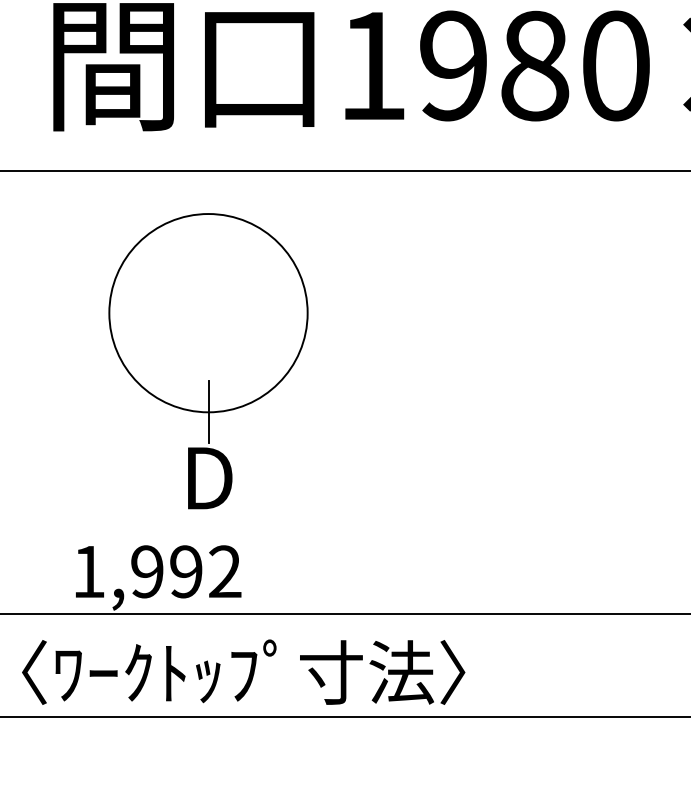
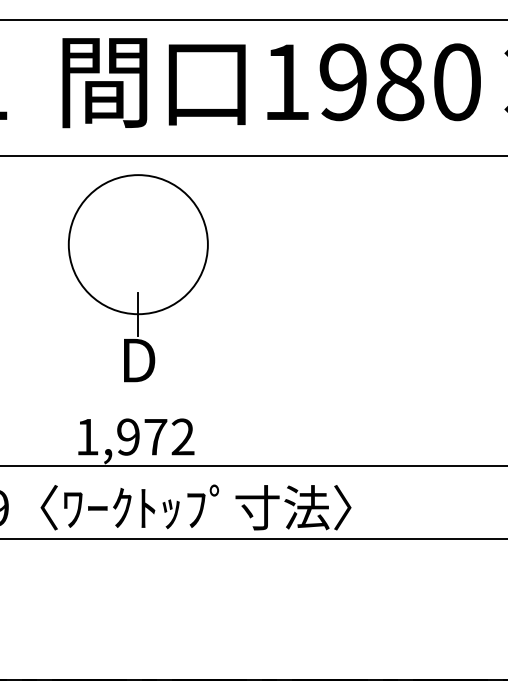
part: (207, 361) -> (137, 278), moved
text: (185, 570) -> (155, 436), 1,992 -> 1,972

